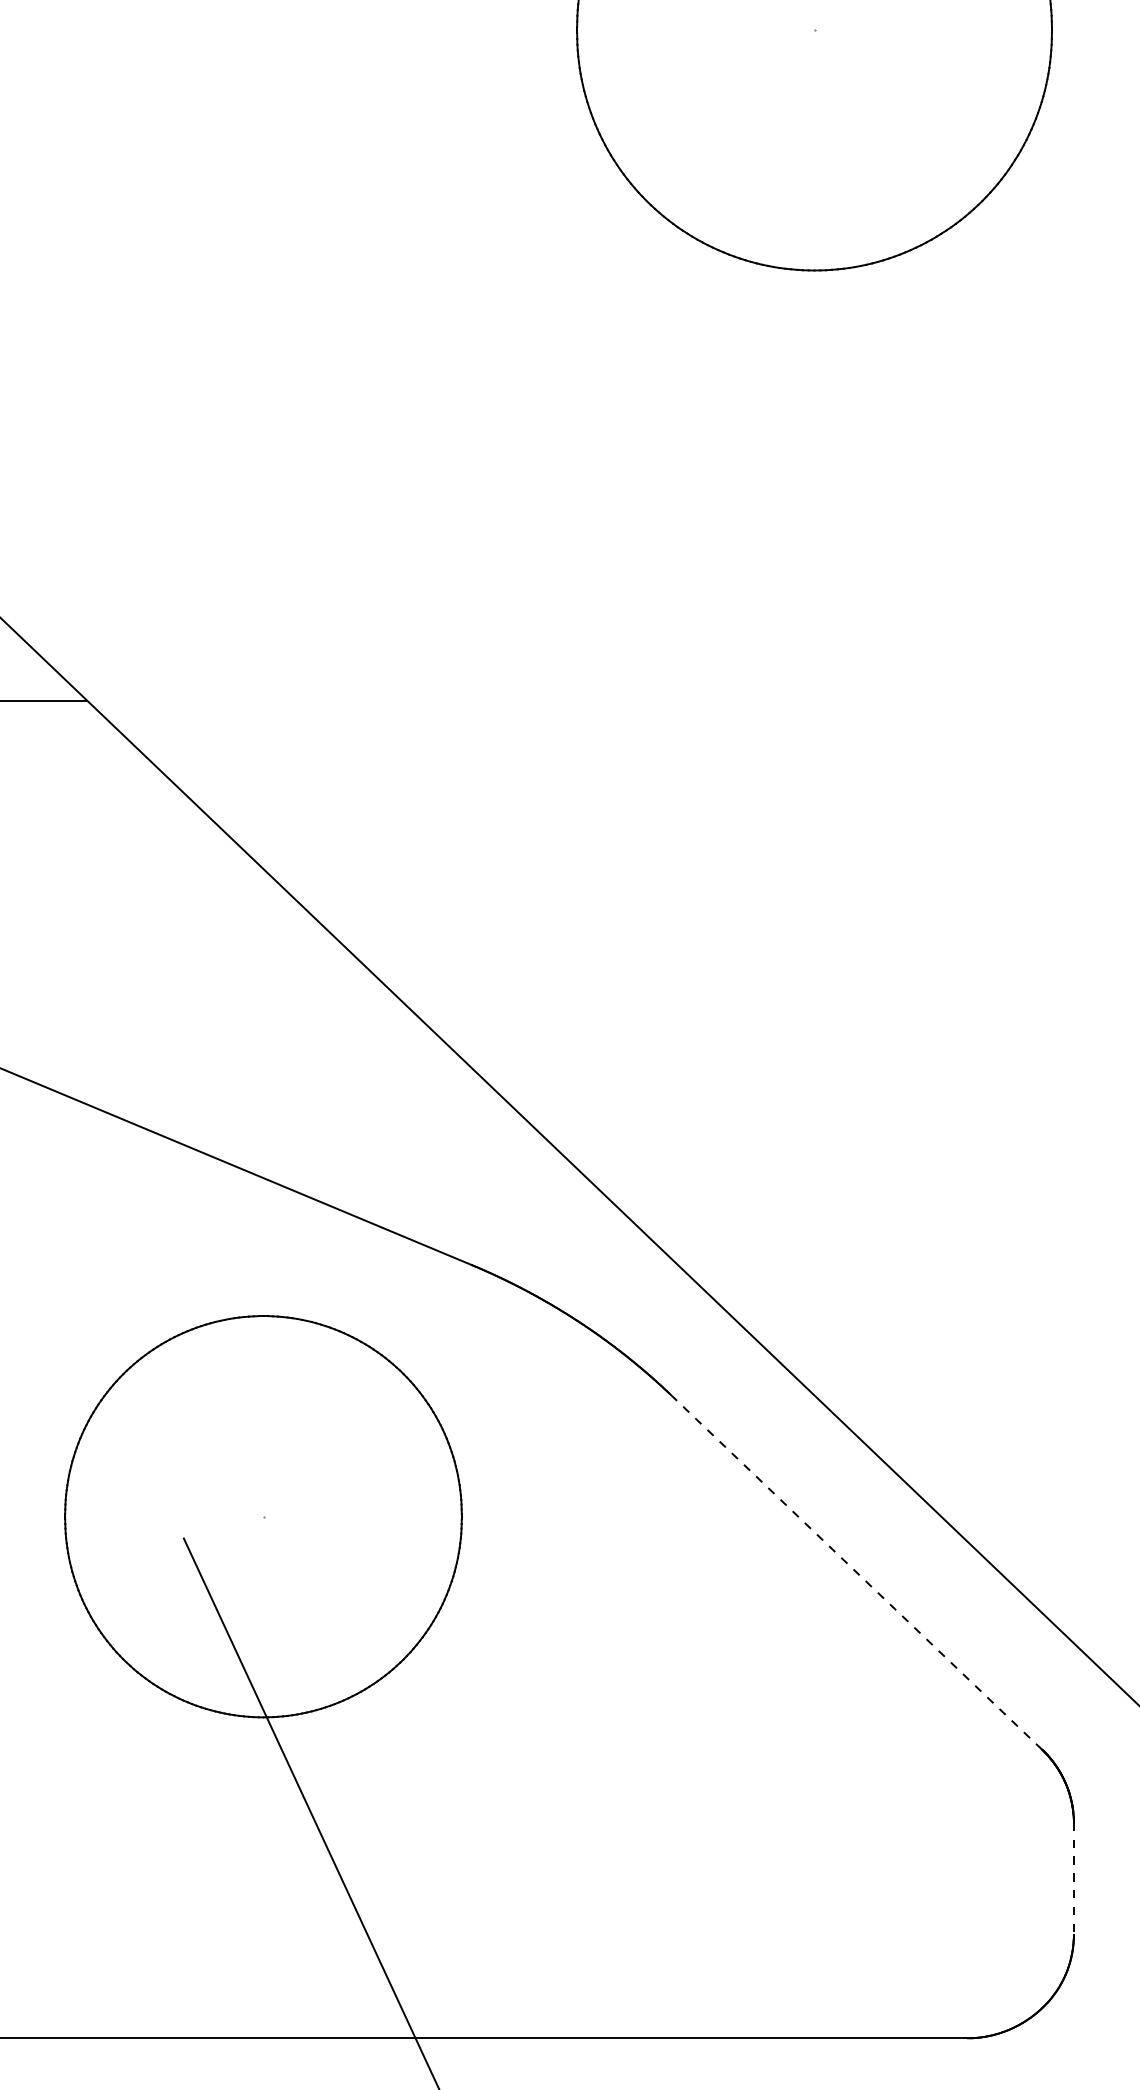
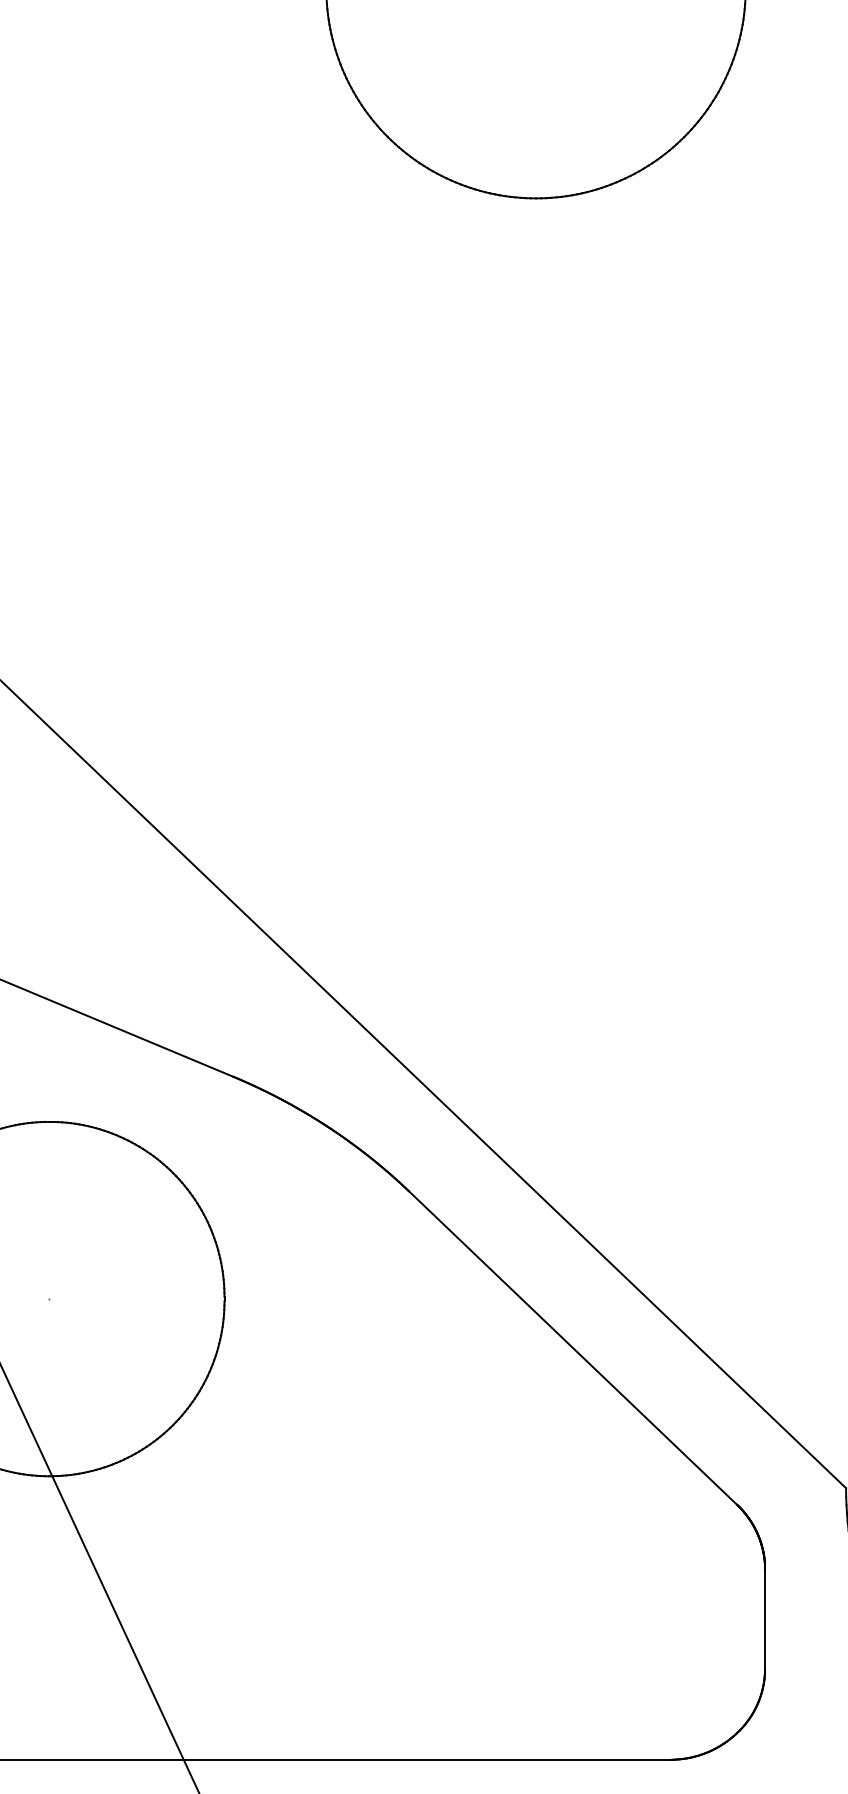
line: (855, 1571) -> (572, 1347), dashed -> solid
line: (1073, 1879) -> (764, 1619), dashed -> solid

